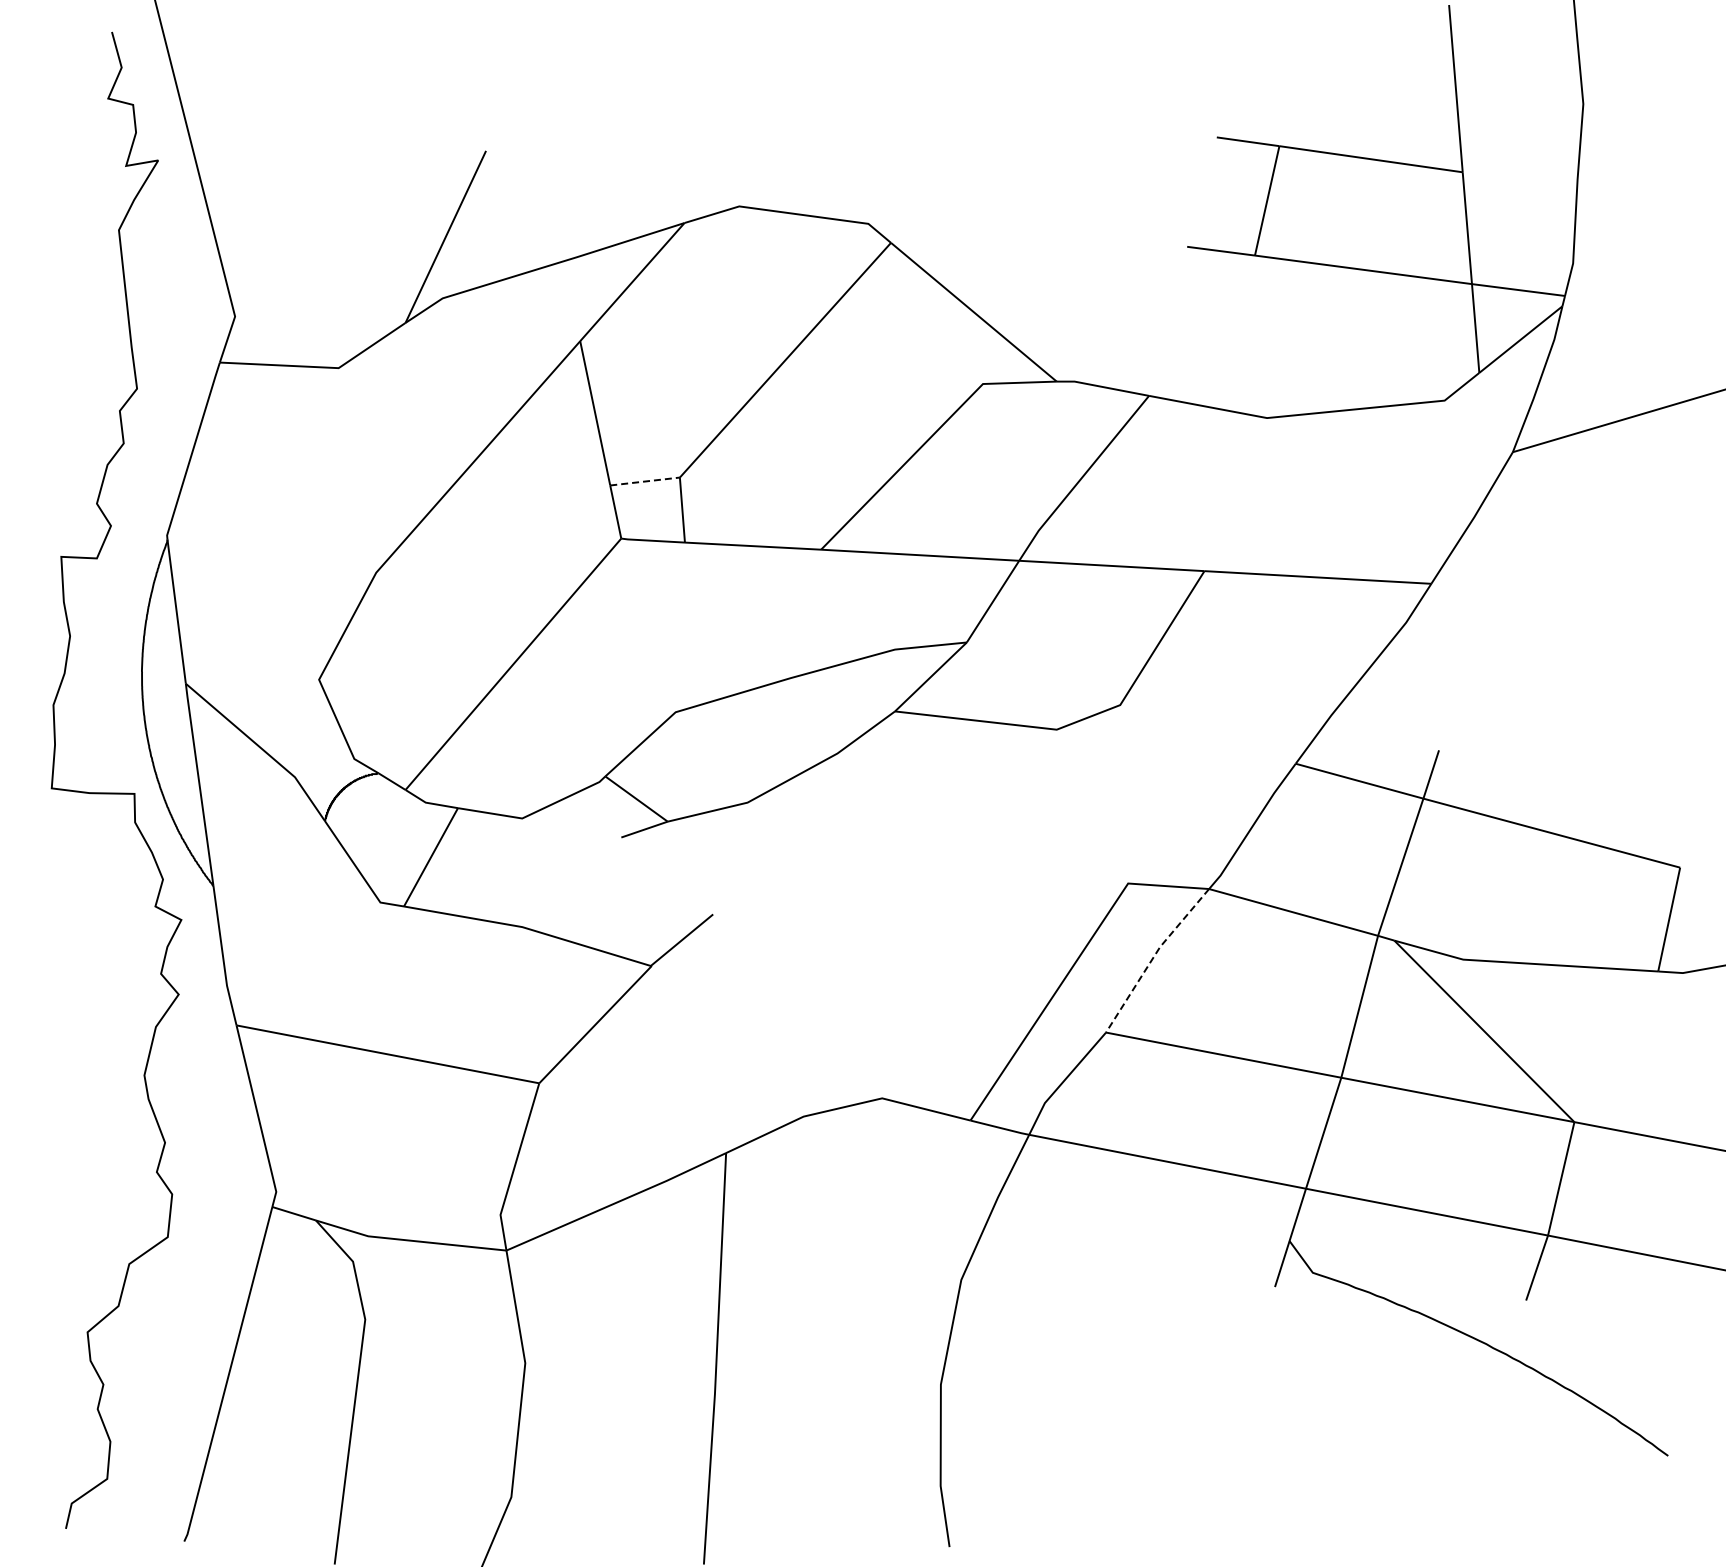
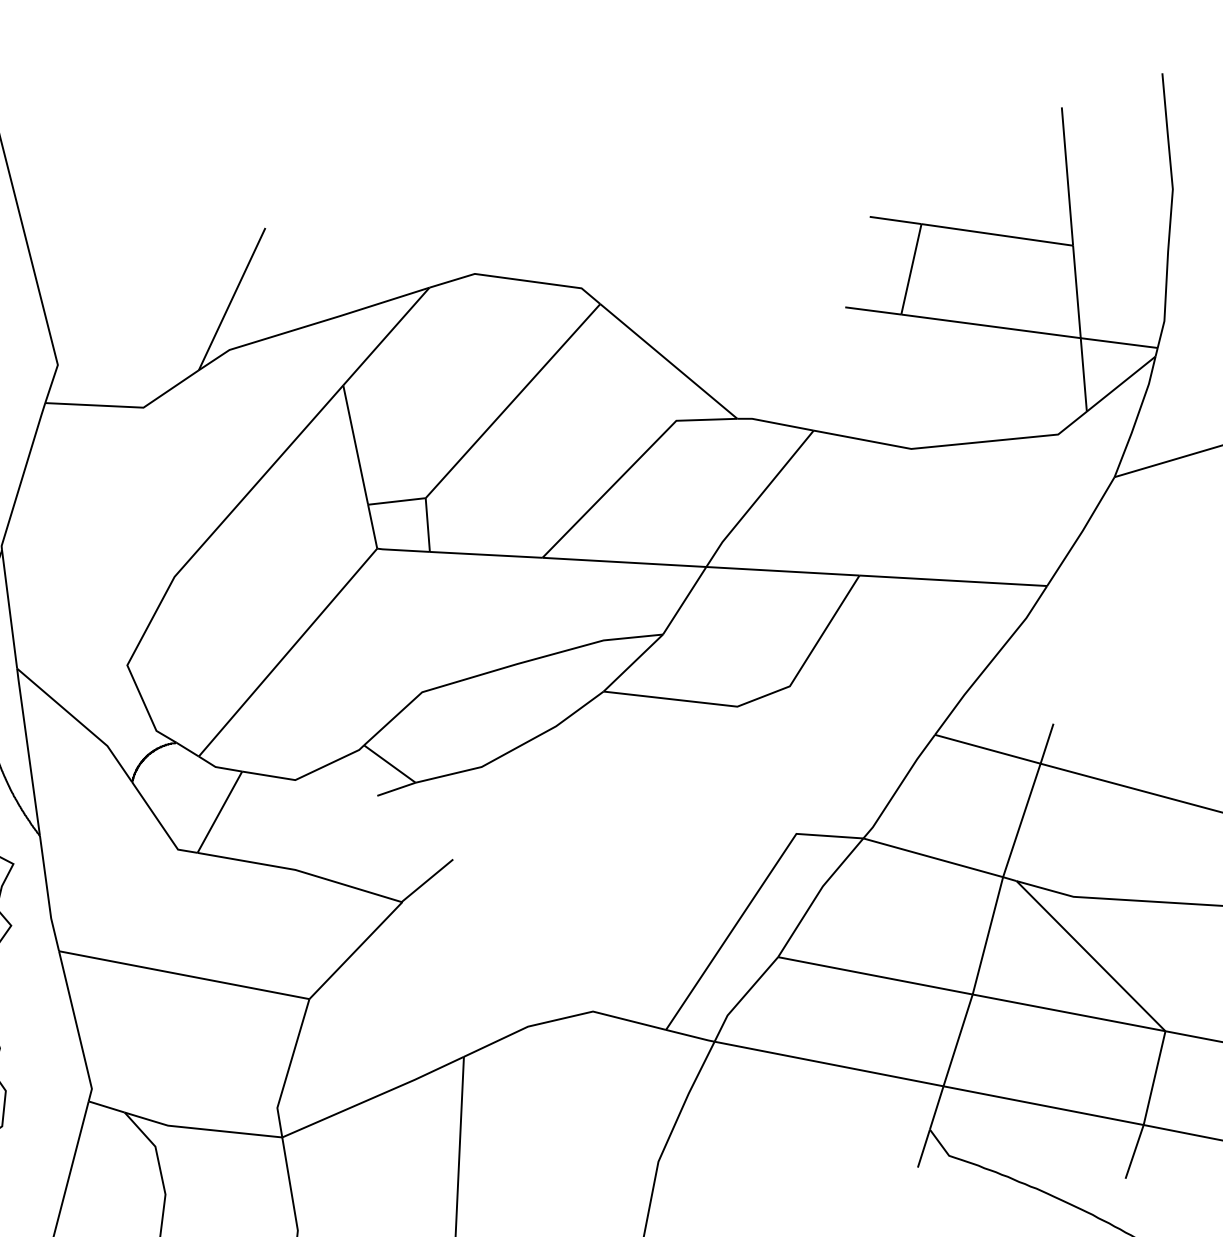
line: (645, 481) -> (397, 501), dashed -> solid
line: (1153, 957) -> (817, 895), dashed -> solid

